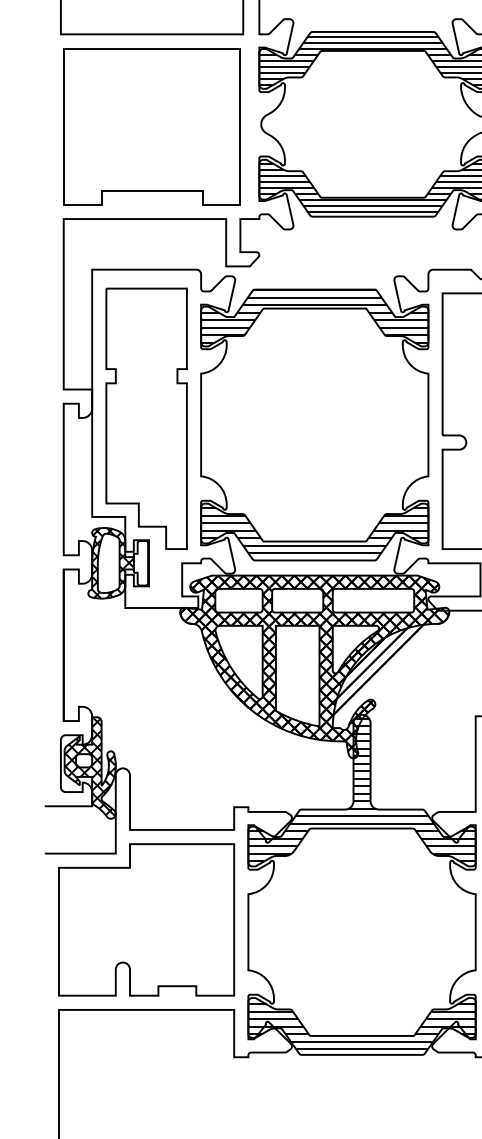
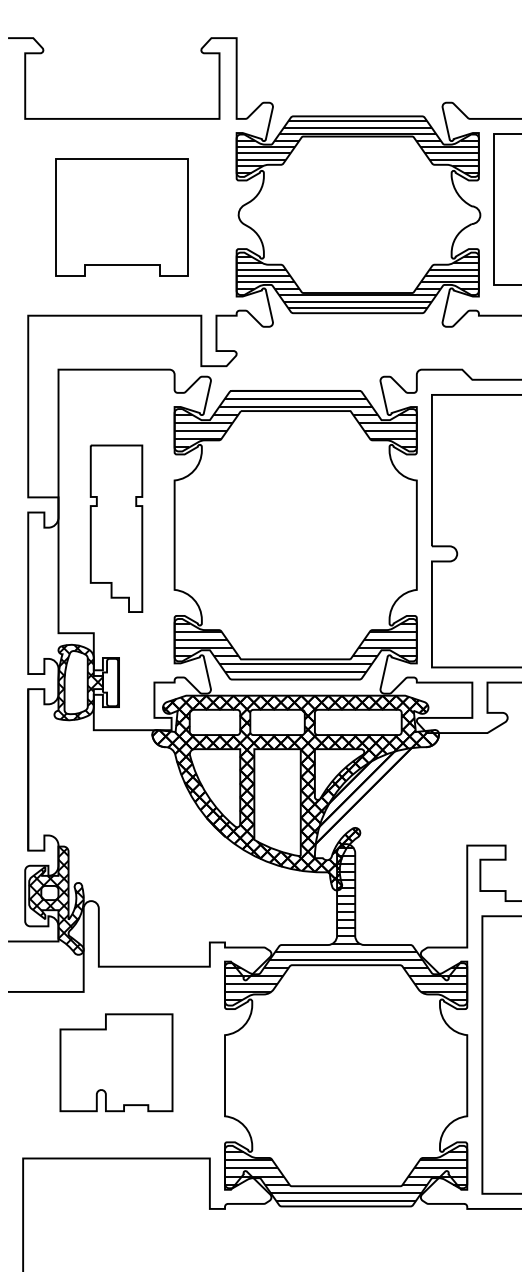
part: (151, 126) -> (121, 217), size x0.7
part: (146, 418) -> (116, 528), size x0.6
part: (146, 919) -> (116, 1062), size x0.6

